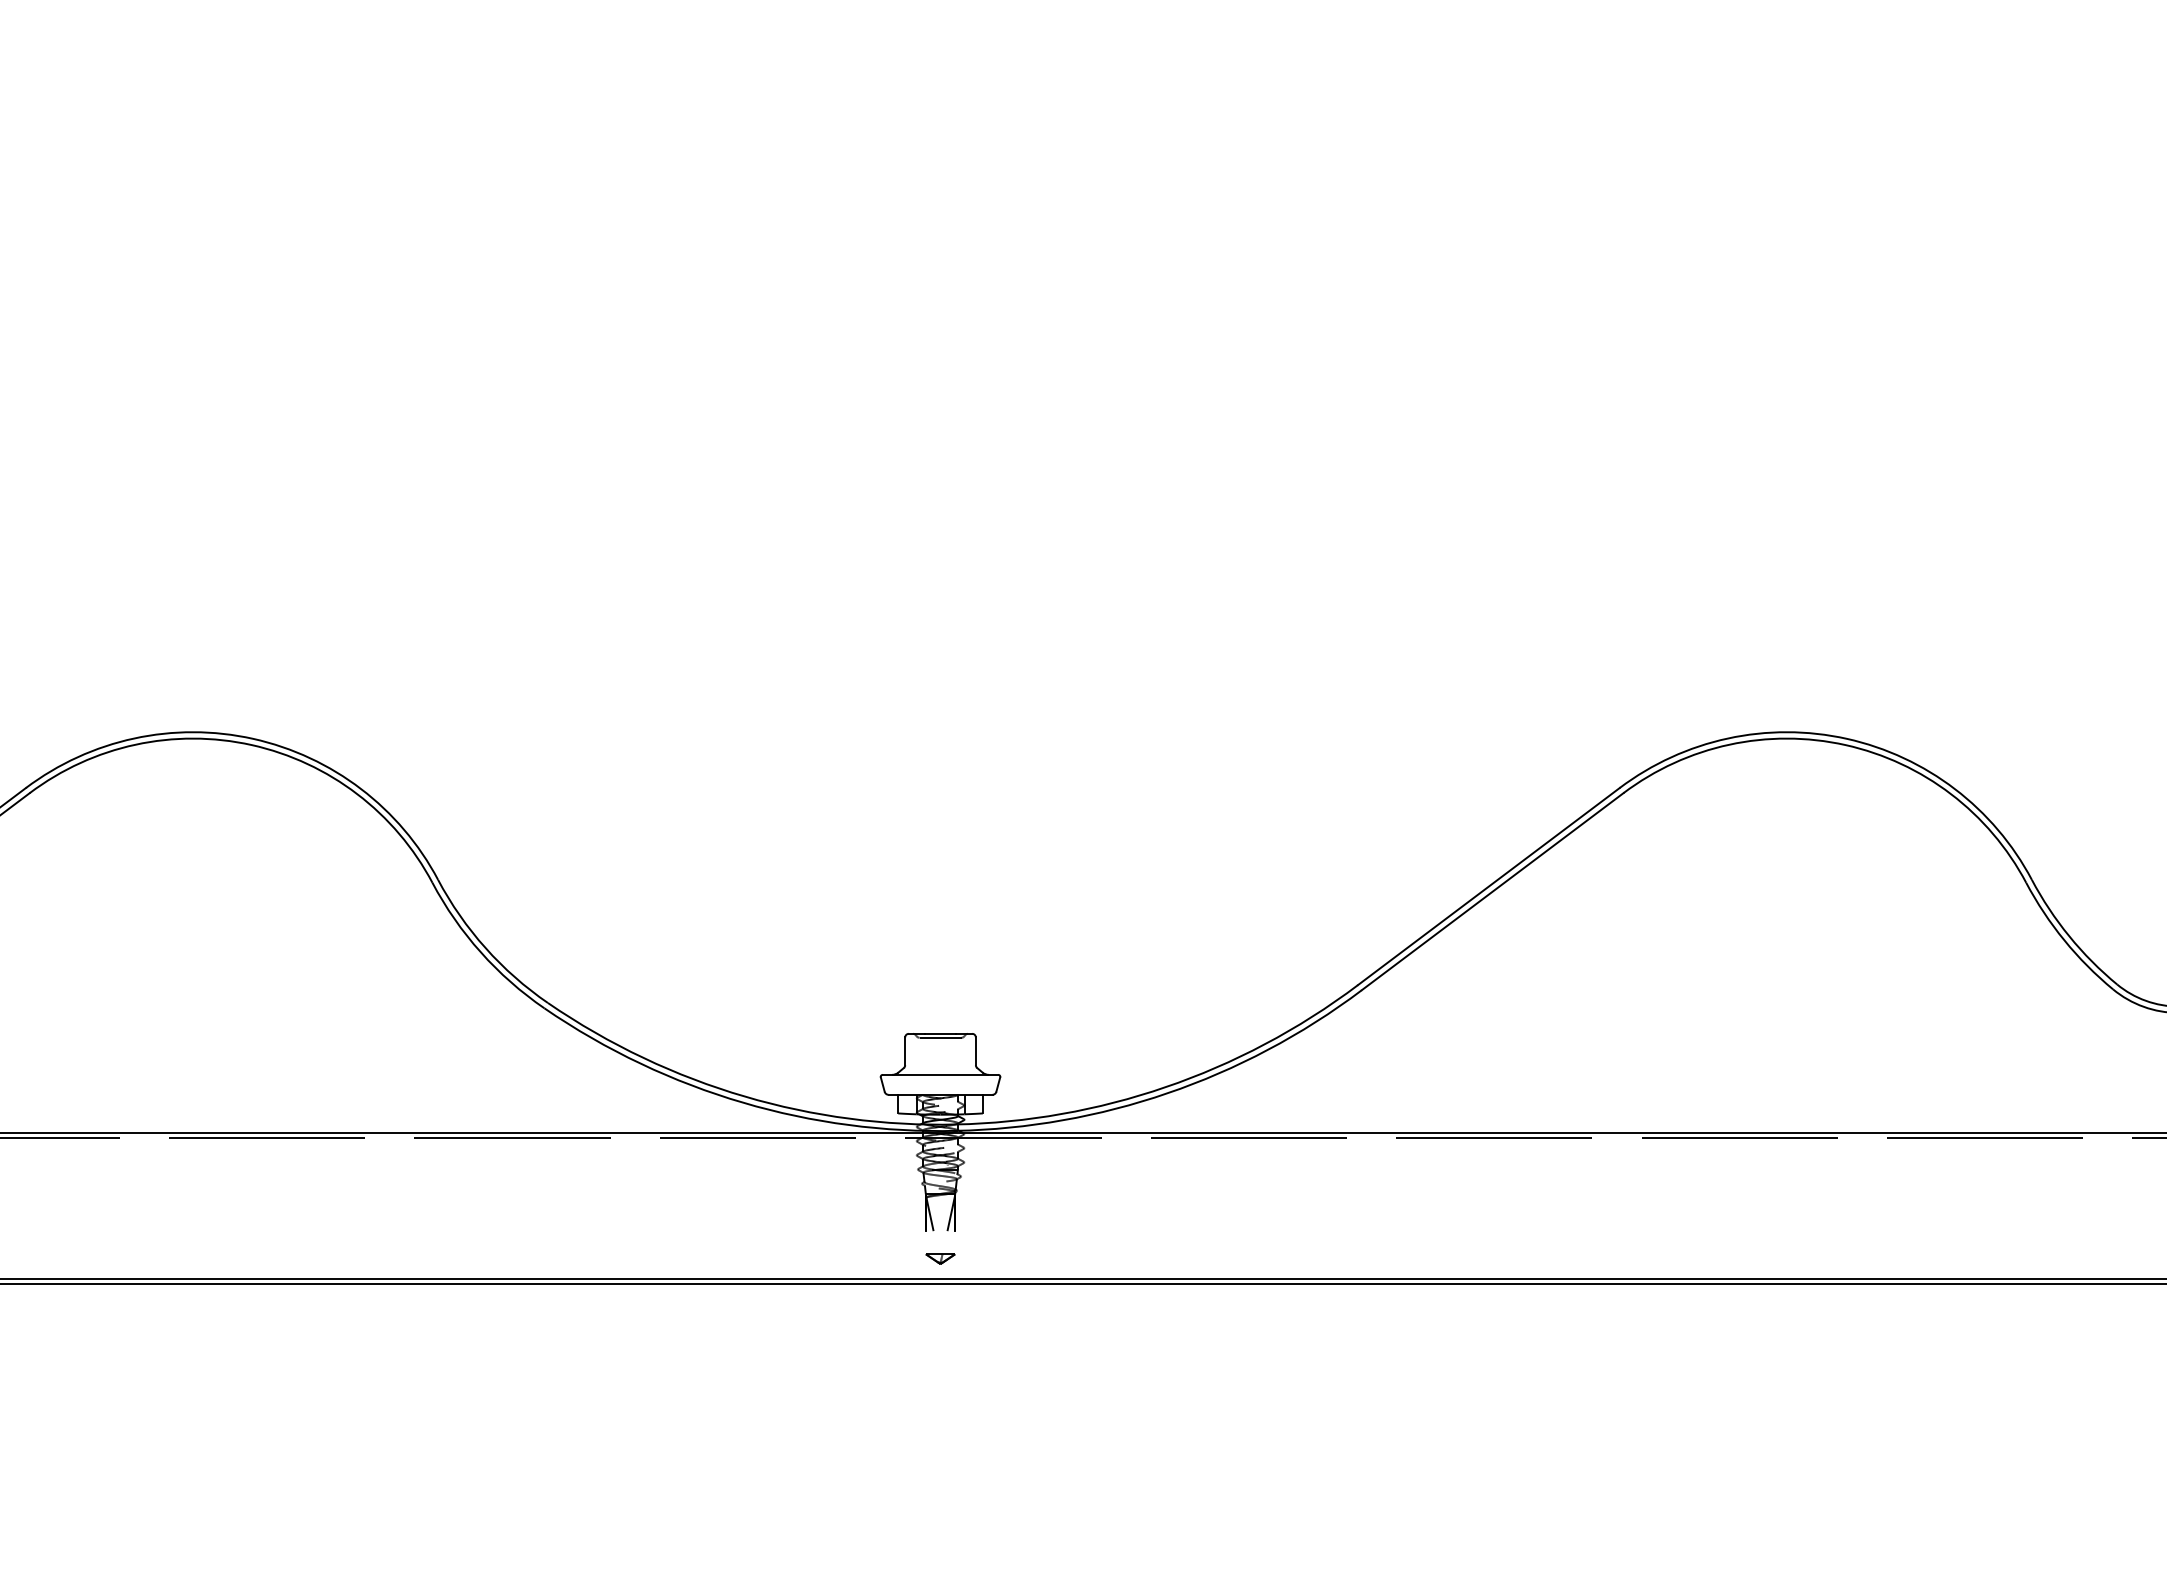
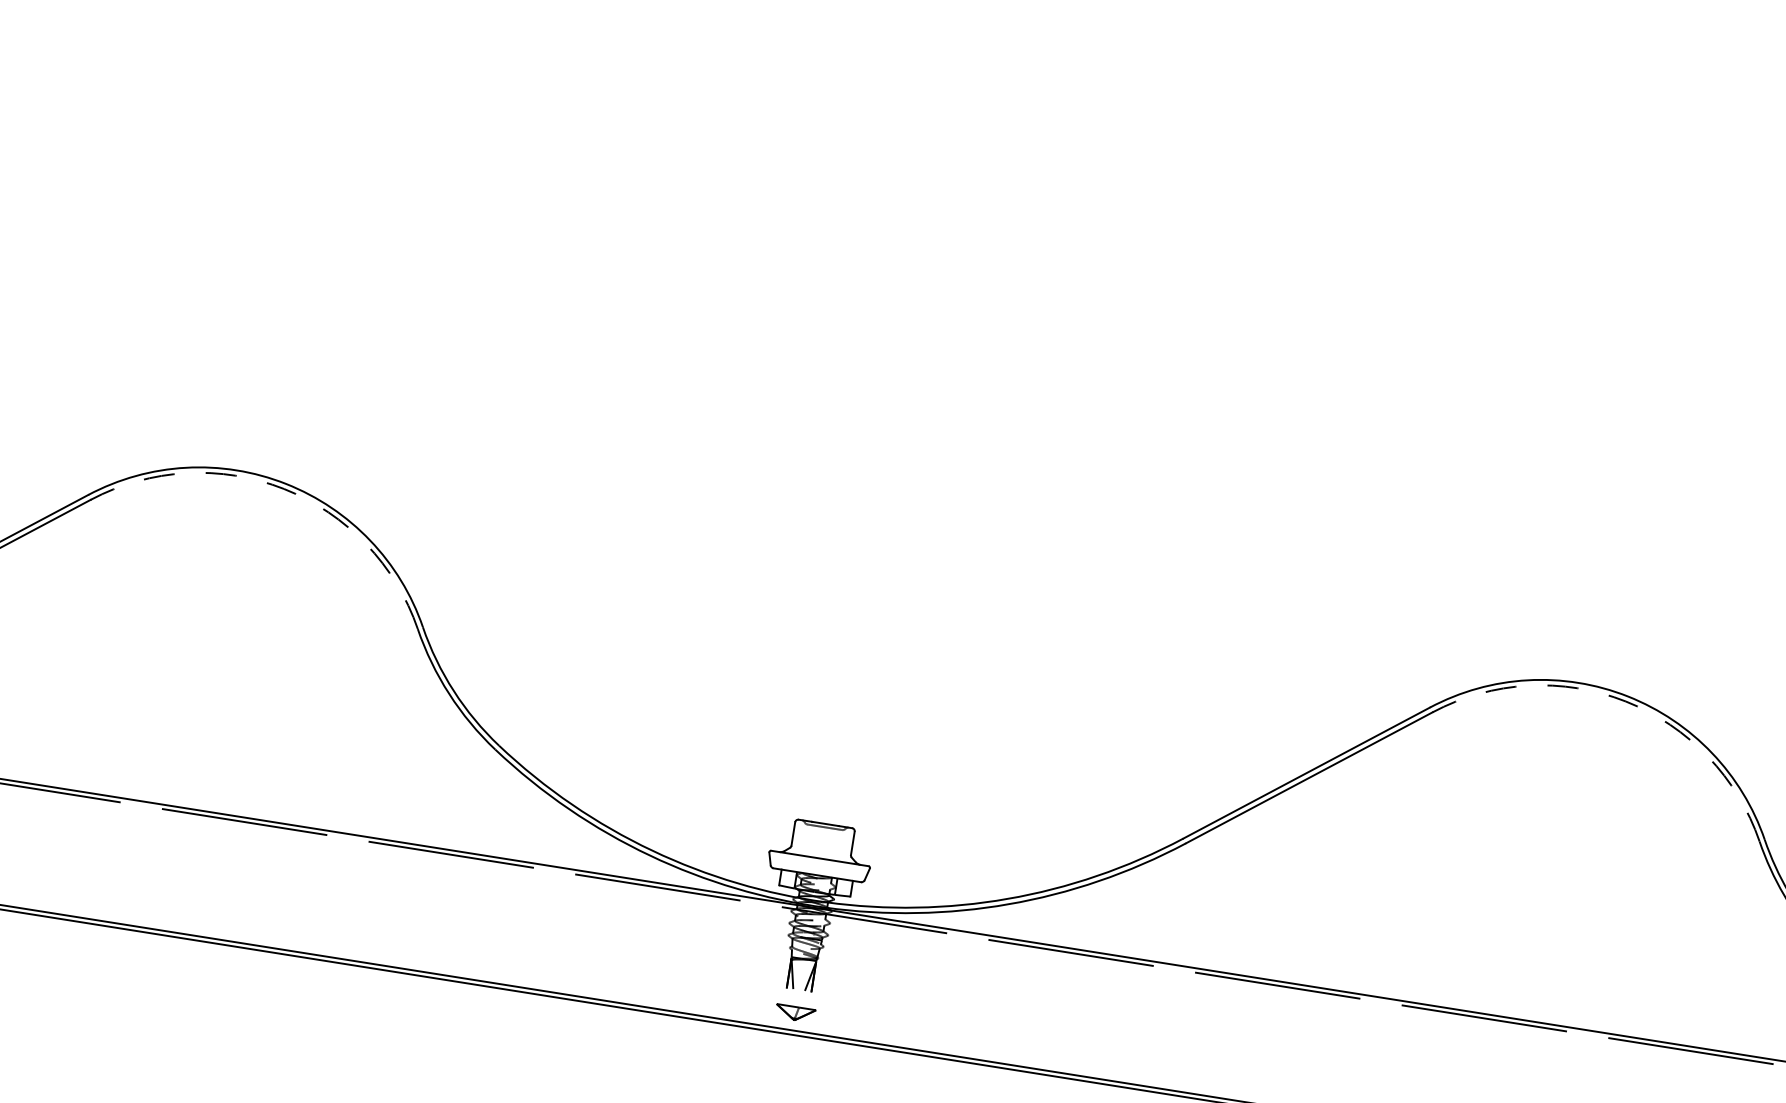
arc: (251, 745) -> (283, 489), solid -> dashed
arc: (1845, 745) -> (1625, 701), solid -> dashed
part: (940, 1258) -> (795, 1013), size x1.6

